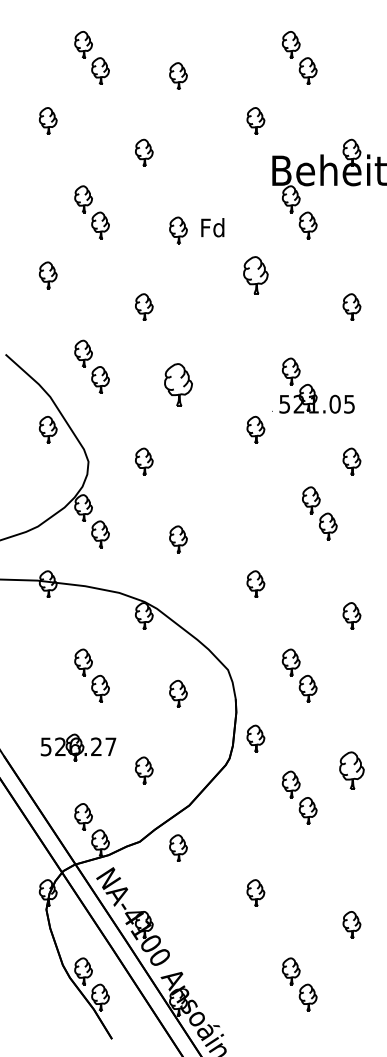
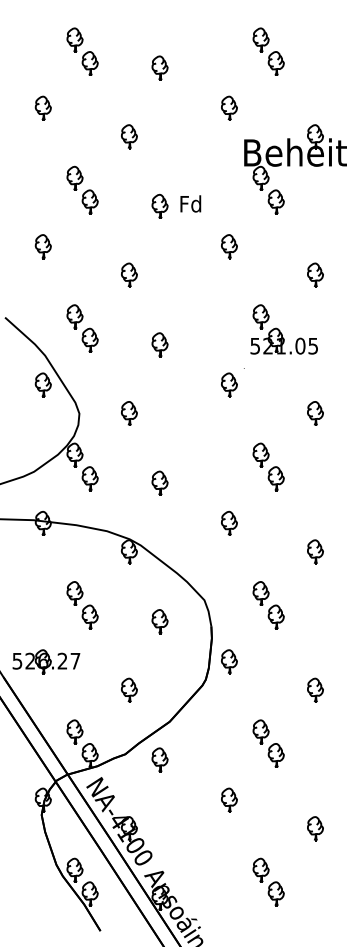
part: (255, 275) -> (229, 246), size x0.71
part: (177, 384) -> (159, 344), size x0.62
part: (316, 385) -> (283, 329), moved
part: (319, 512) -> (268, 466), moved
part: (78, 747) -> (46, 661), moved
part: (351, 769) -> (315, 689), size x0.71
part: (299, 797) -> (268, 743), moved

